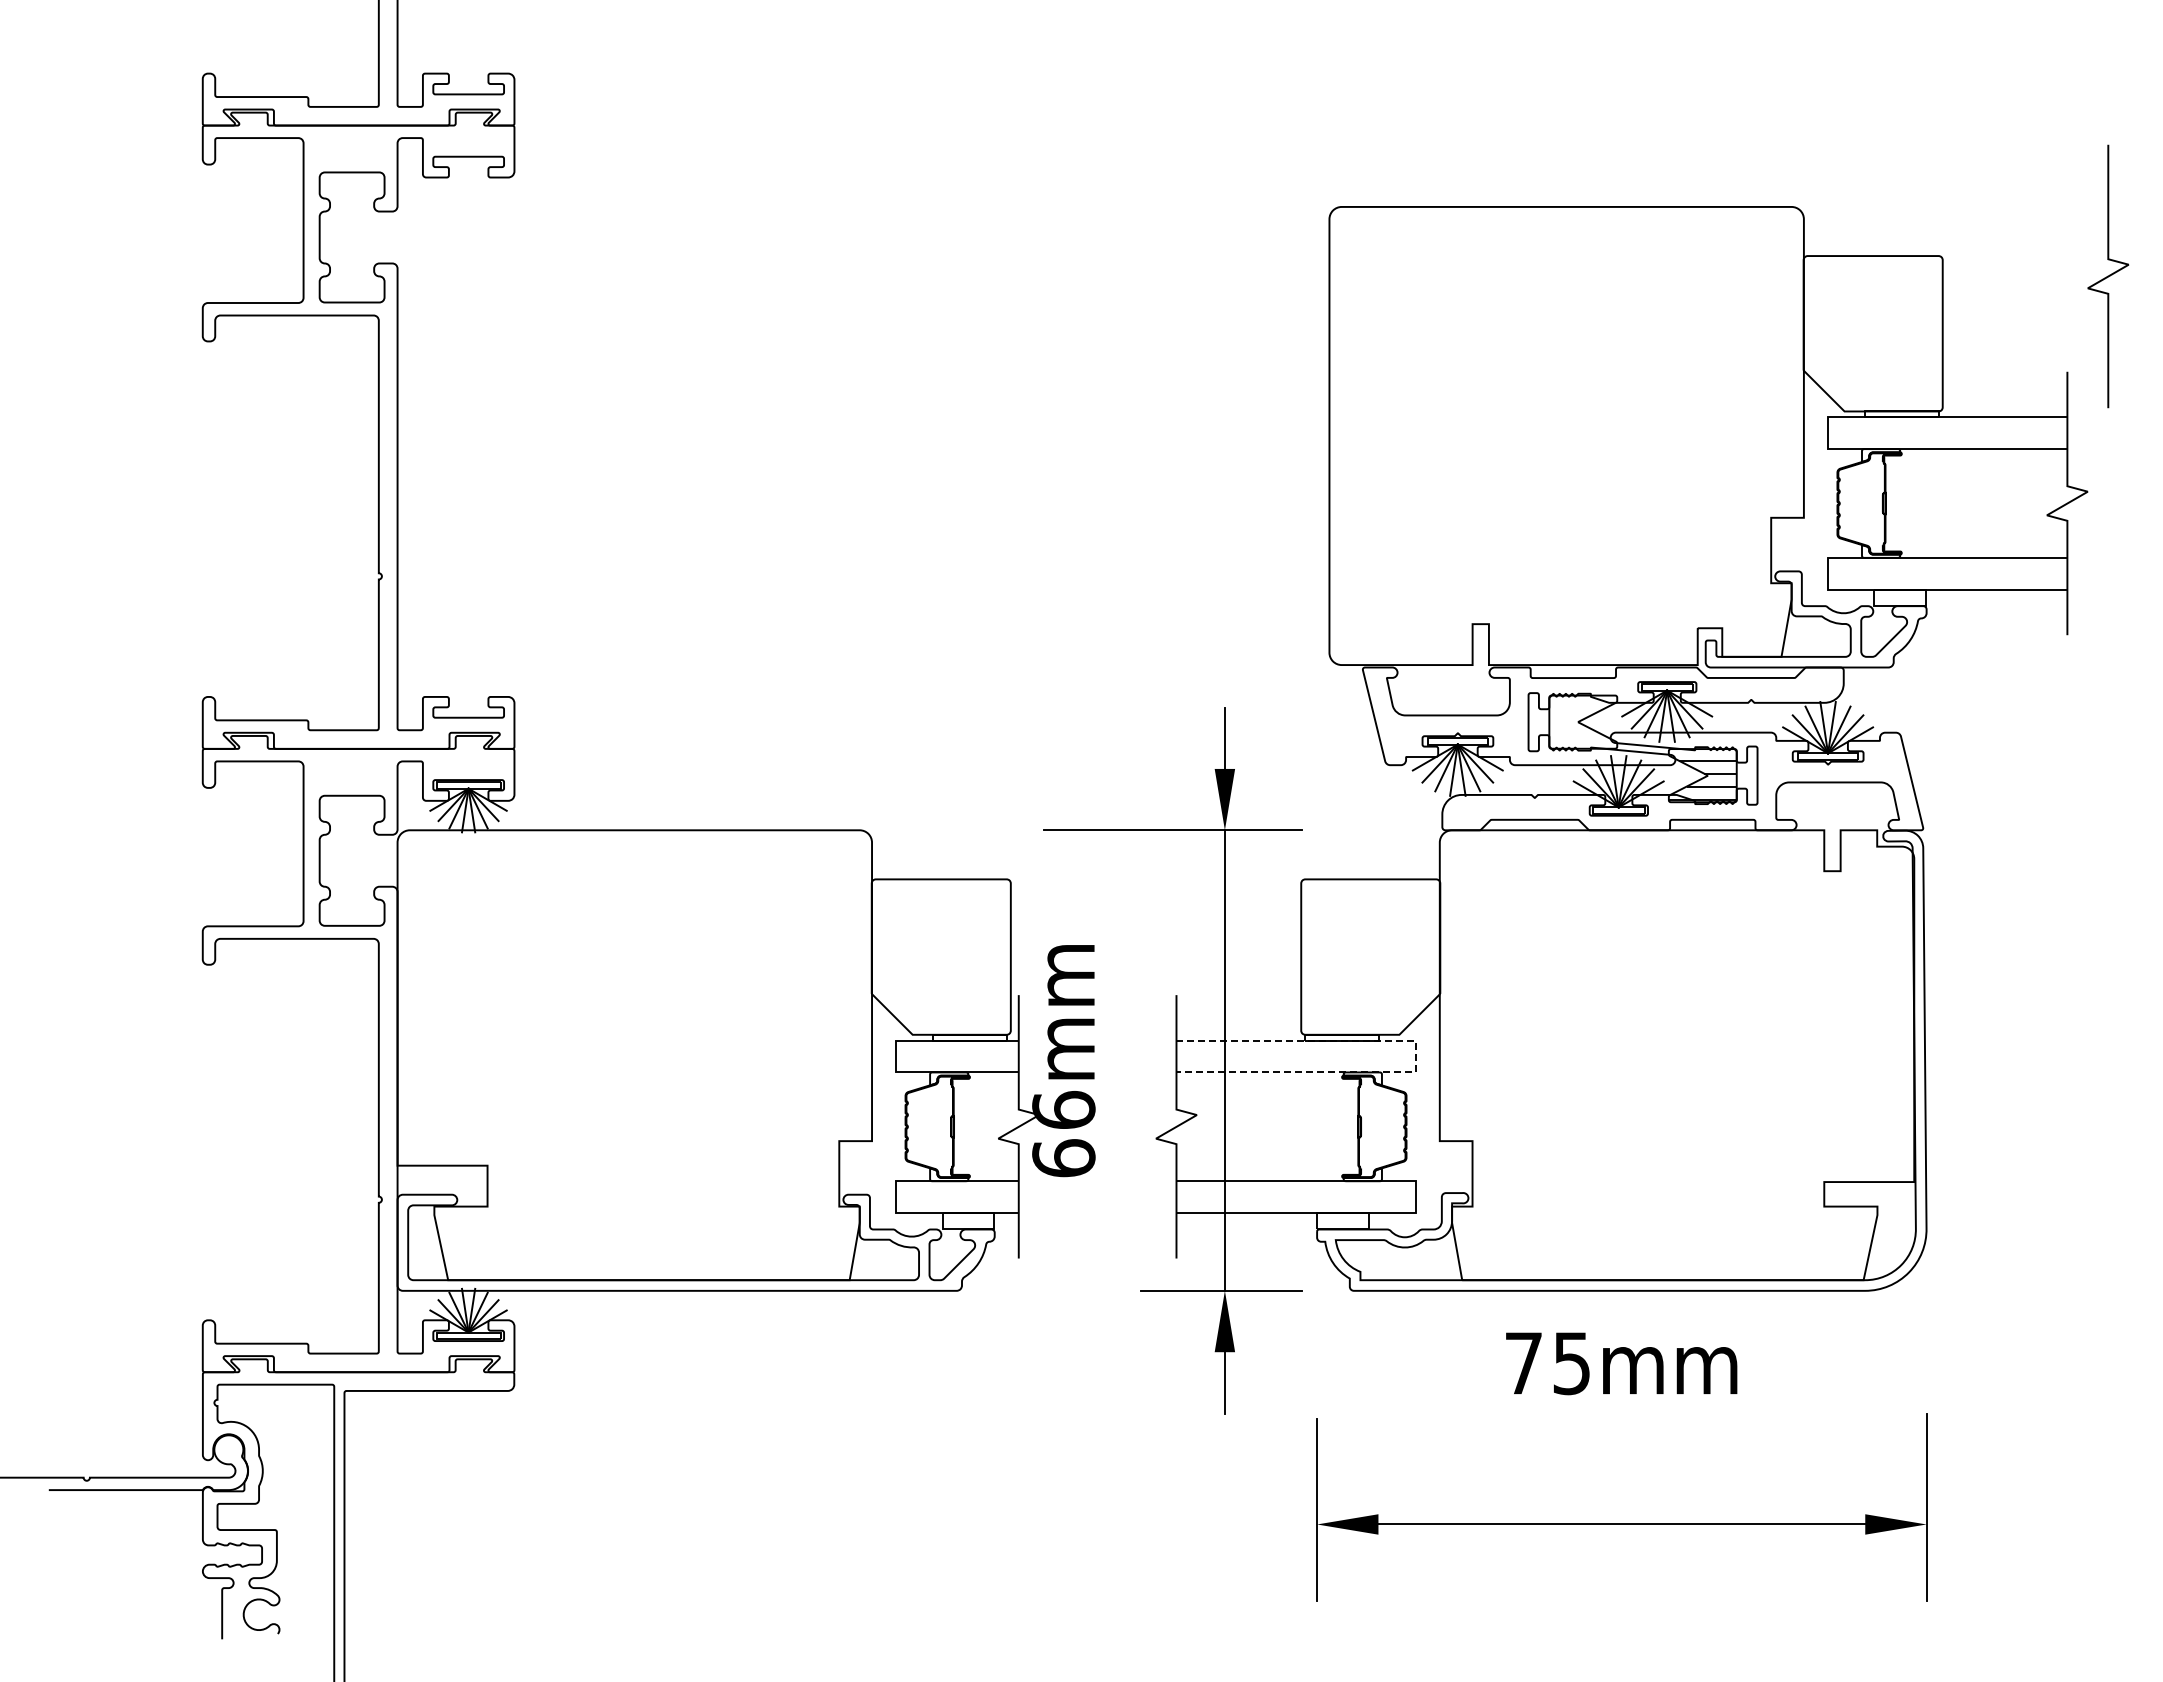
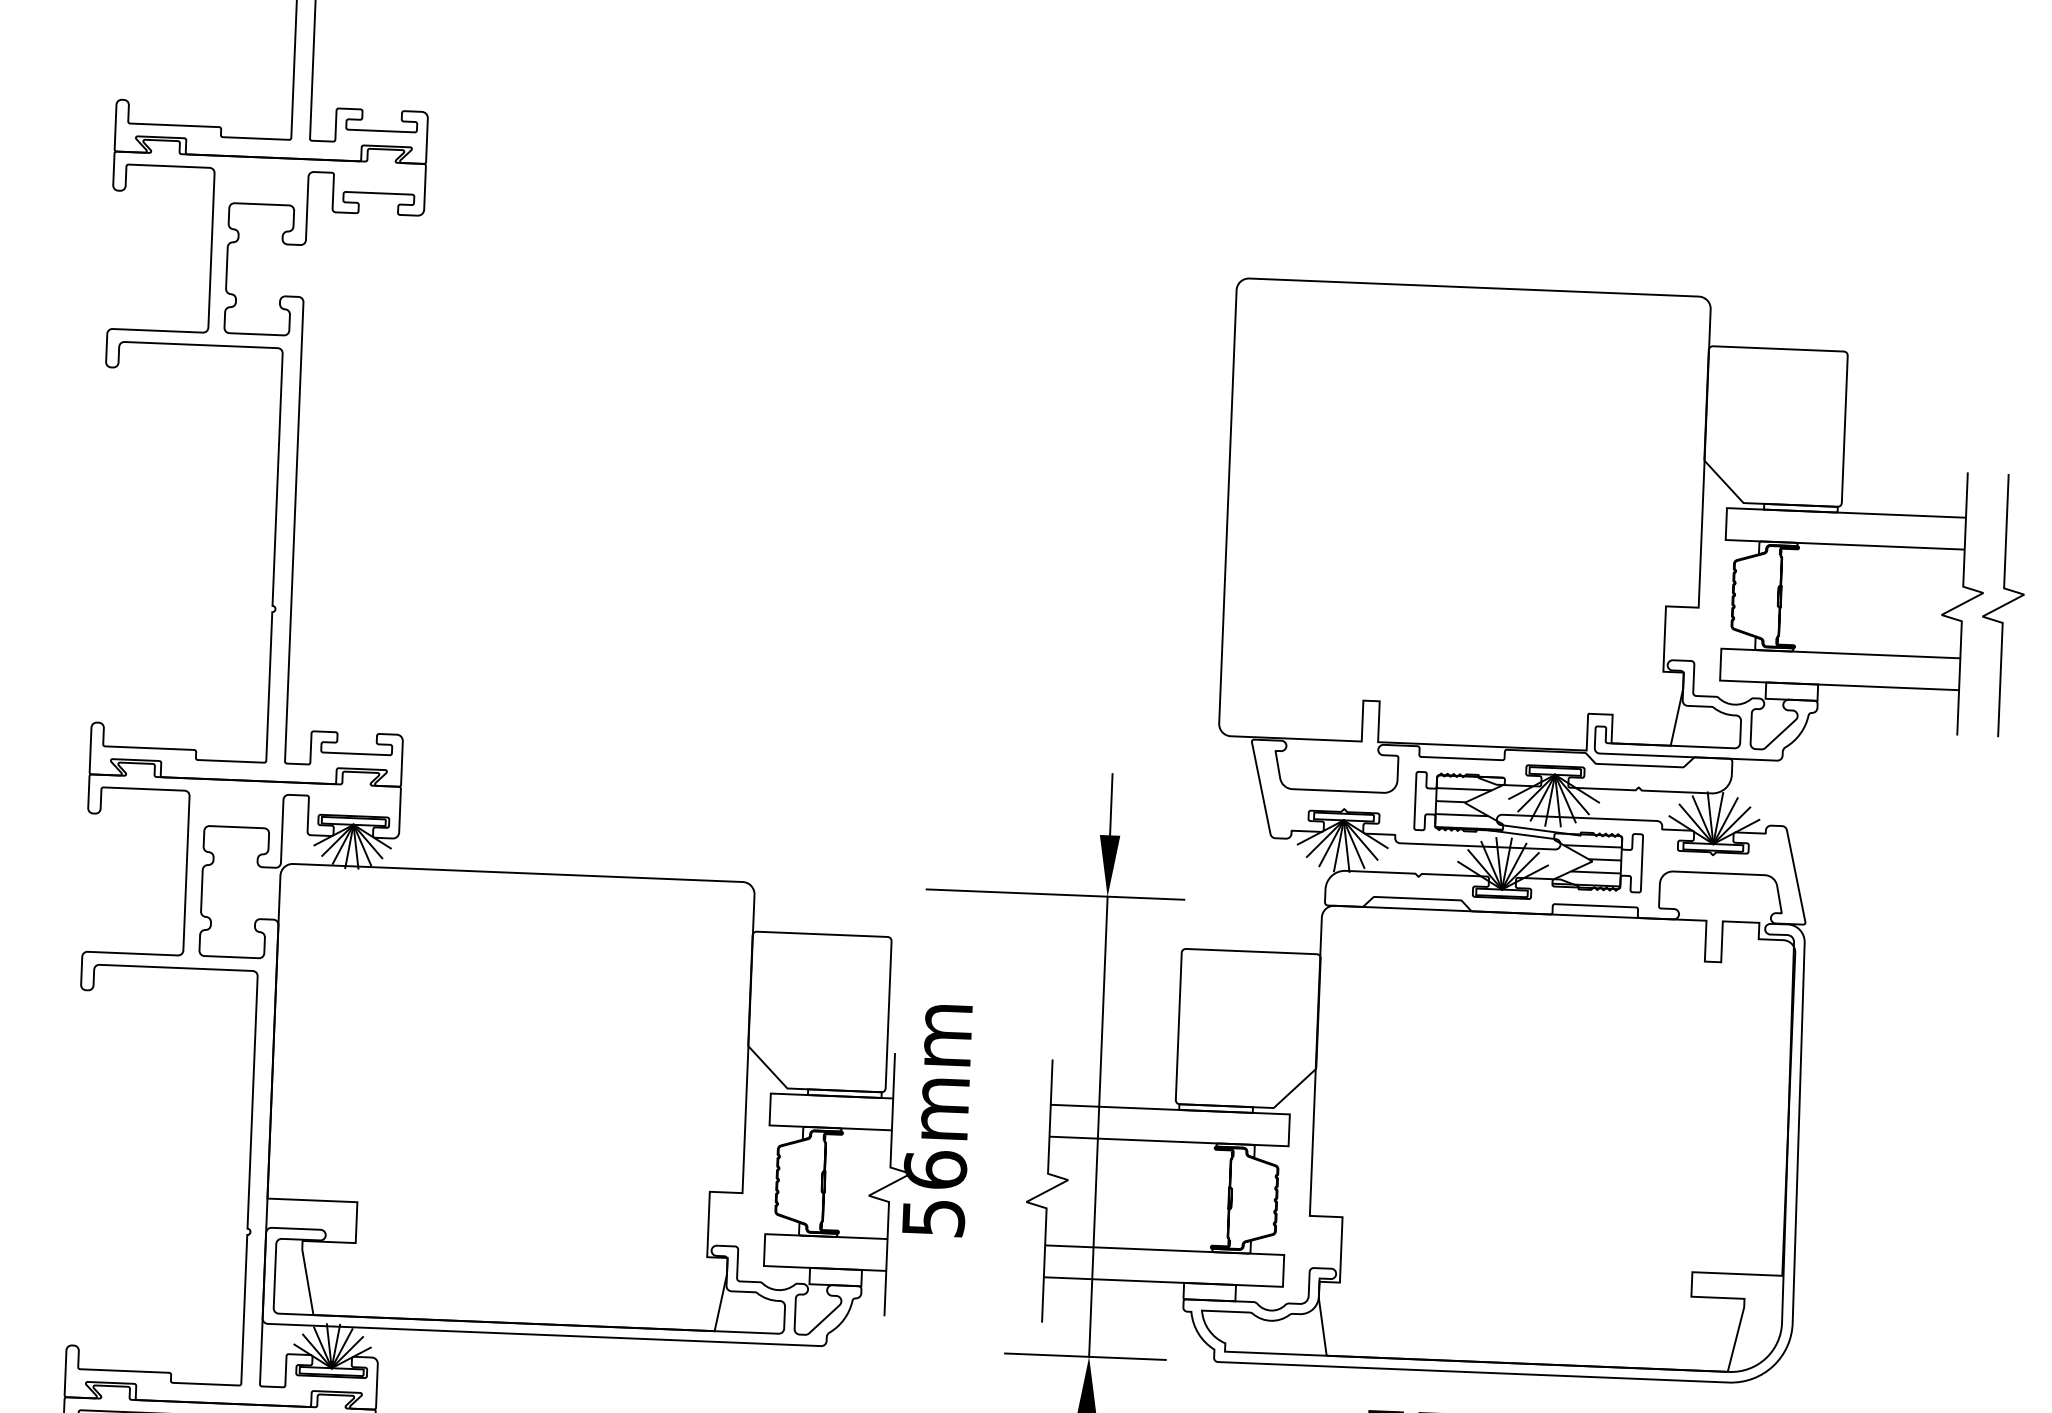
curve: (2108, 276) -> (2003, 605), moved
hatch: (1583, 721) -> (1470, 802), added
line: (1415, 1056) -> (1288, 1130), dashed -> solid
text: (1063, 1158) -> (933, 1218), 66mm -> 56mm

